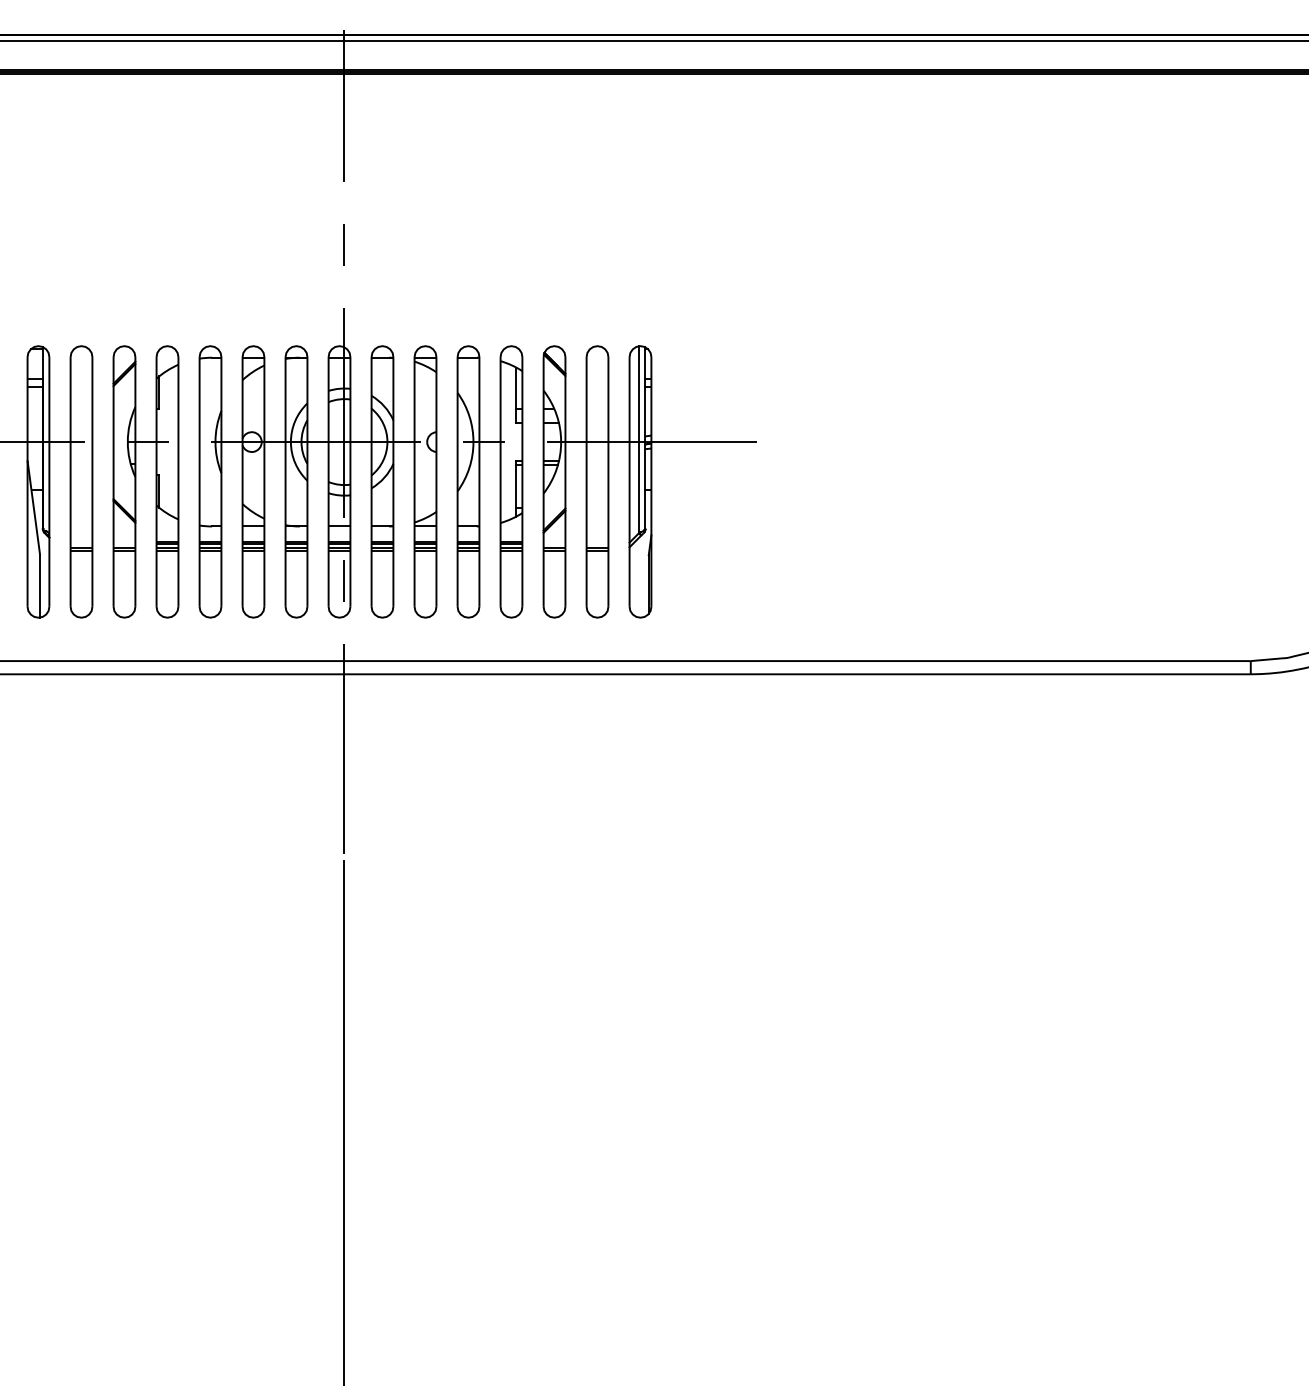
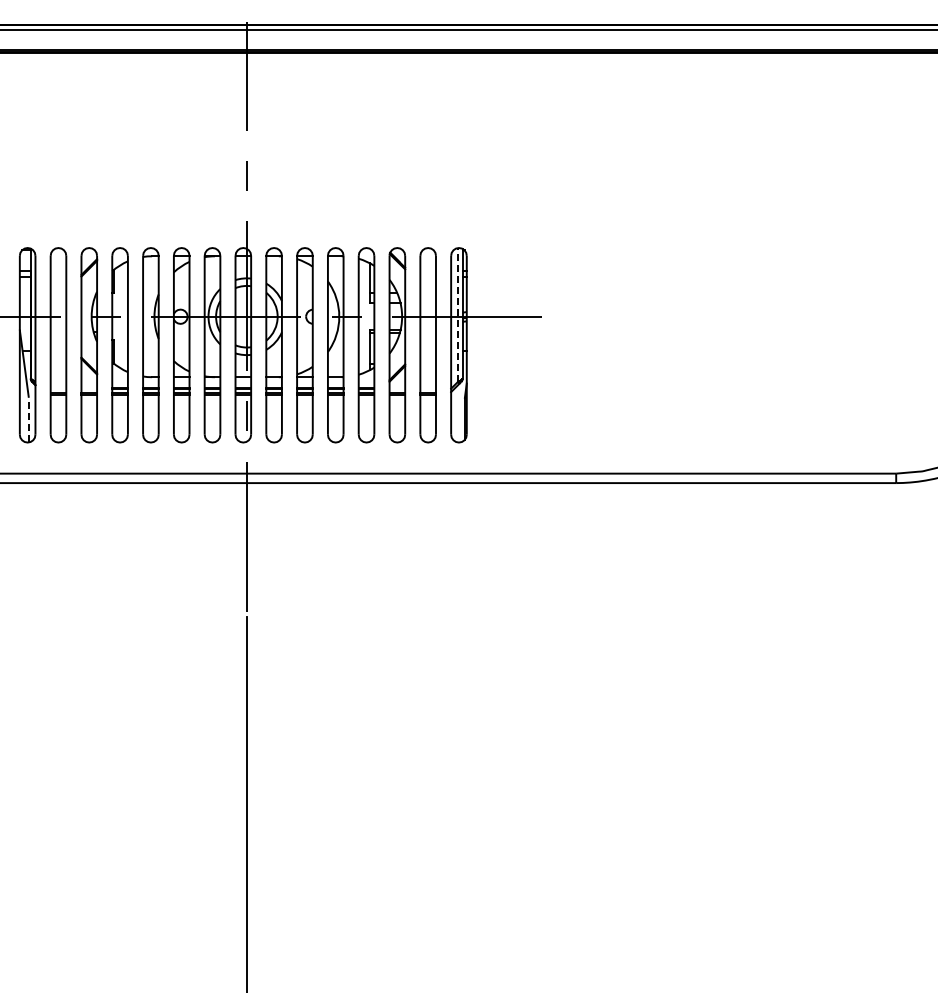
line: (638, 440) -> (457, 315), solid -> dashed
line: (39, 585) -> (28, 419), solid -> dashed

